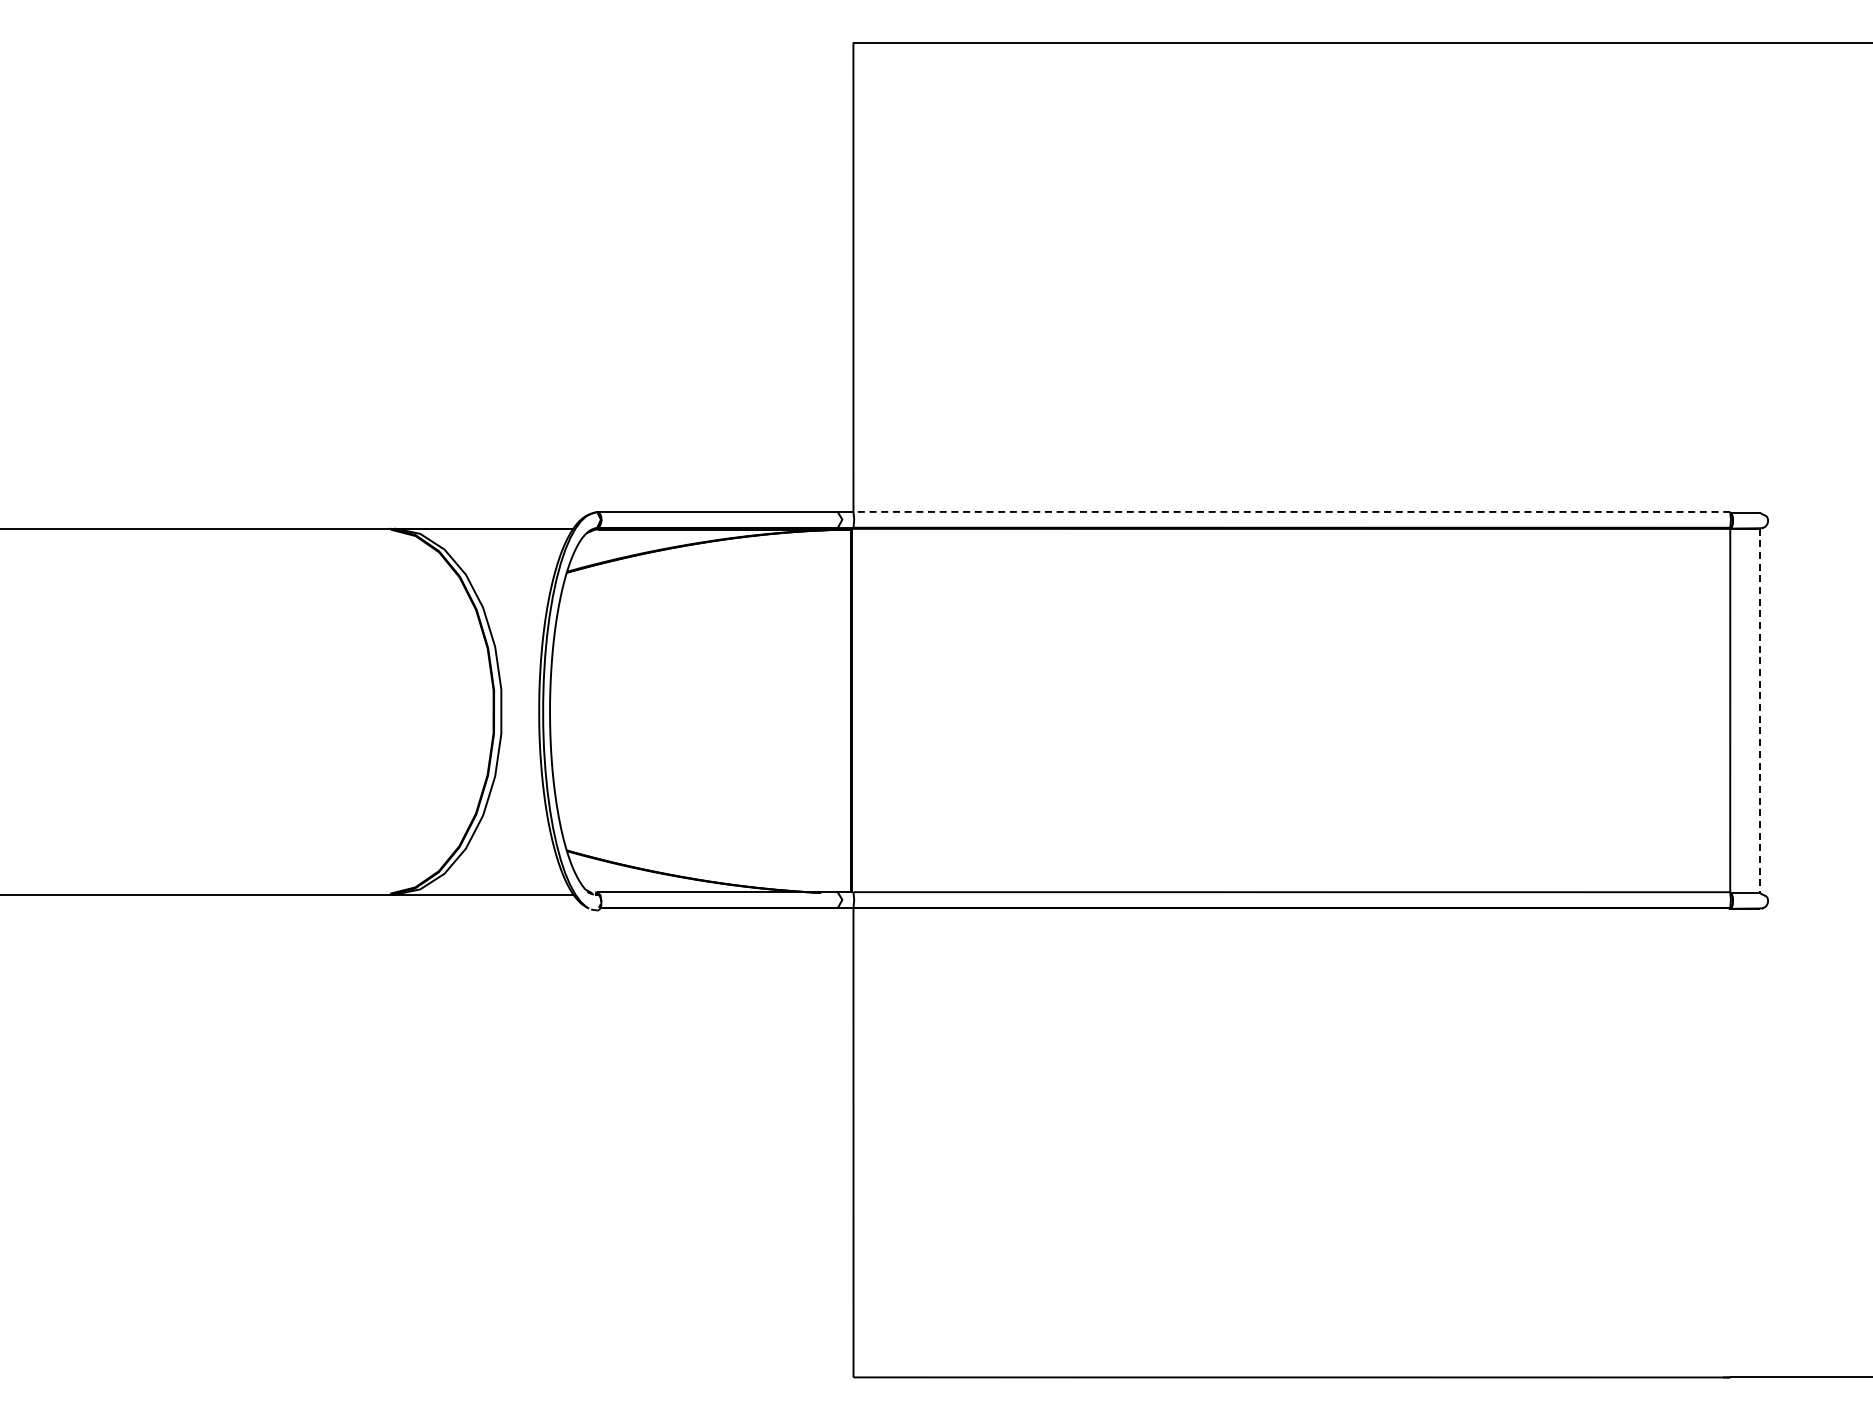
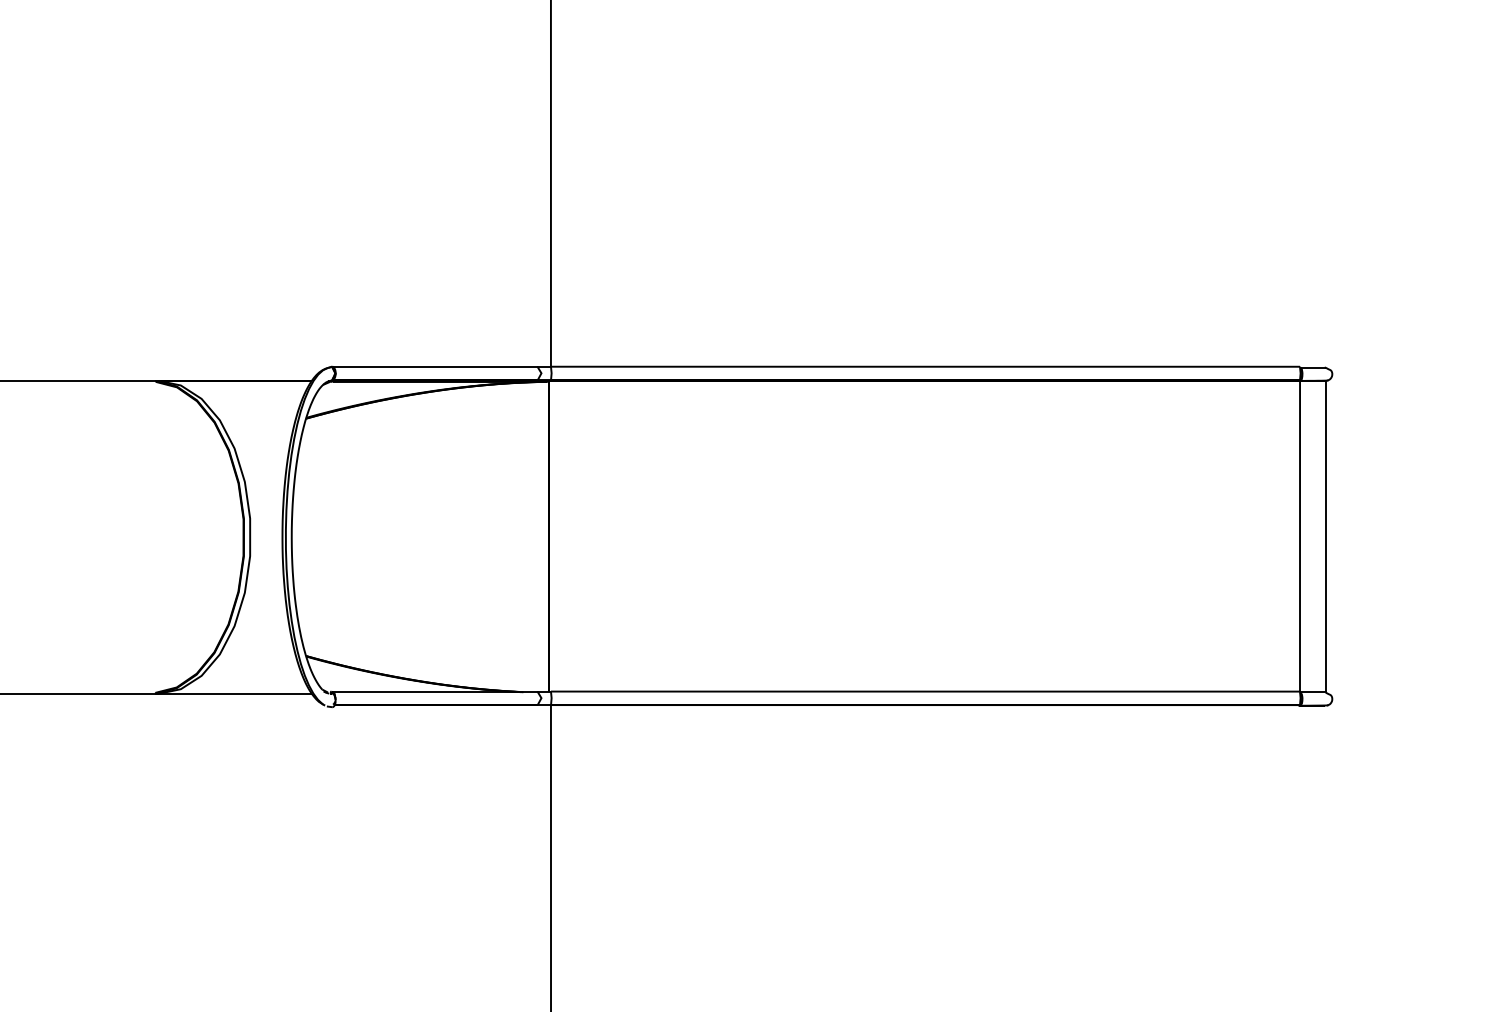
line: (1291, 511) -> (925, 366), dashed -> solid
line: (1760, 711) -> (1325, 537), dashed -> solid

